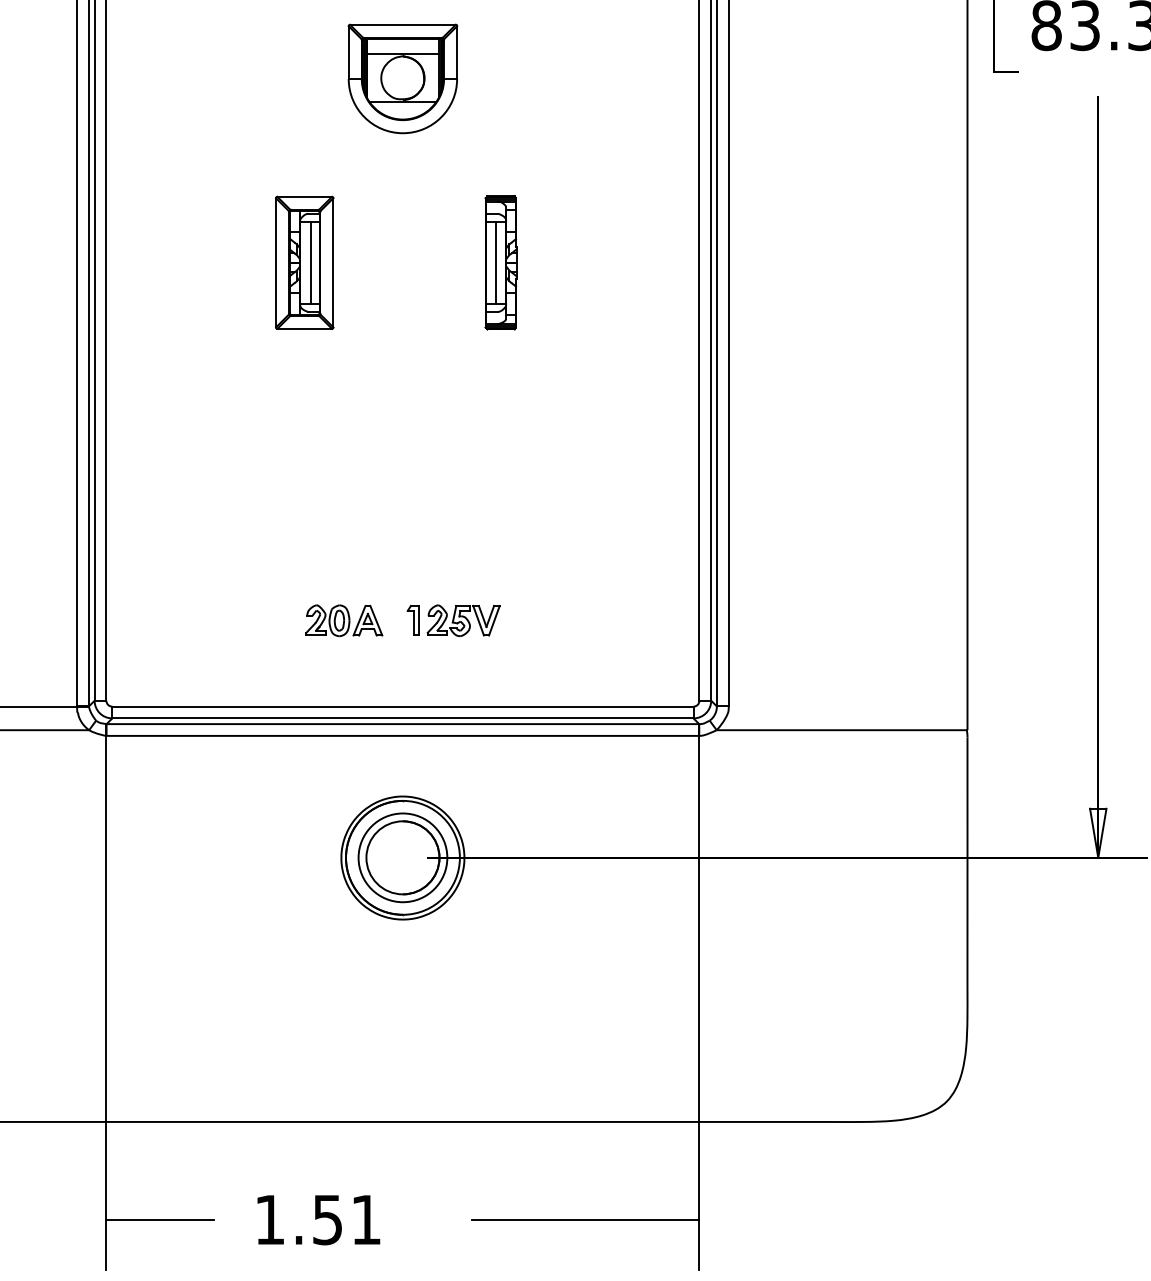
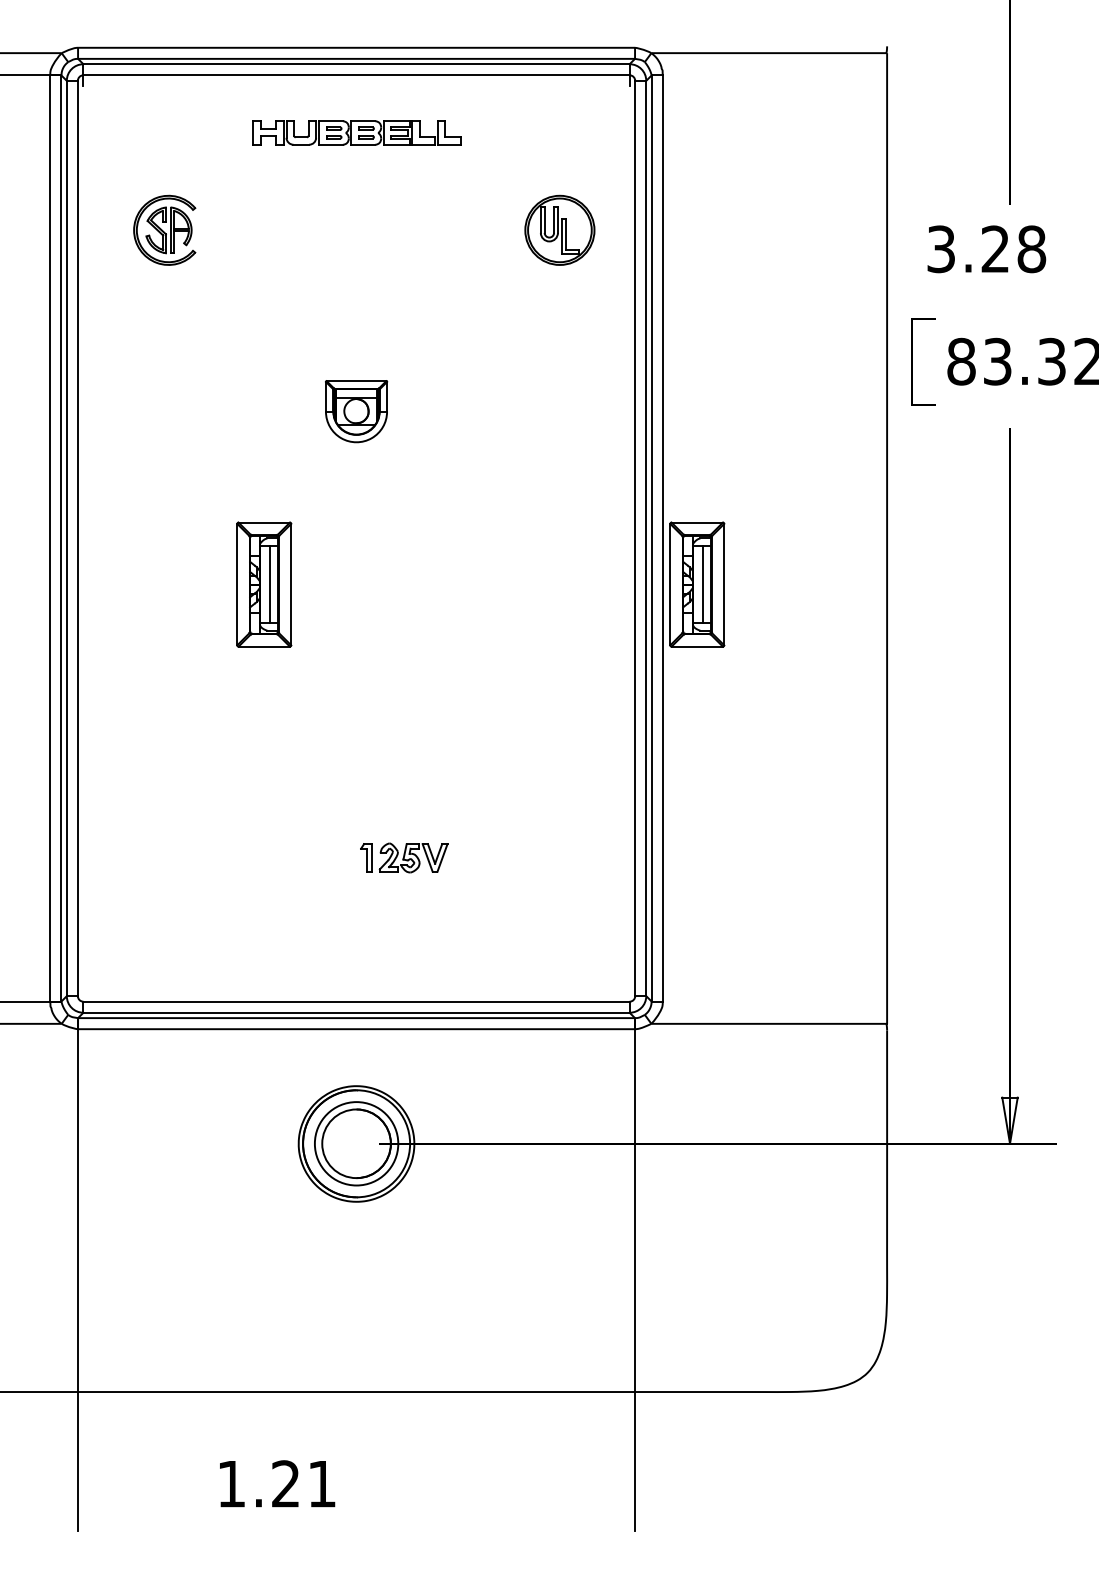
part: (402, 78) -> (356, 411), size x0.6
part: (500, 262) -> (448, 584), removed
part: (765, 262) -> (697, 584), added
part: (344, 620) -> (301, 920), removed
part: (453, 620) -> (404, 857), moved
text: (327, 1219) -> (285, 1483), 1.51 -> 1.21
line: (160, 1220) -> (128, 1484), removed
line: (585, 1220) -> (528, 1484), removed

